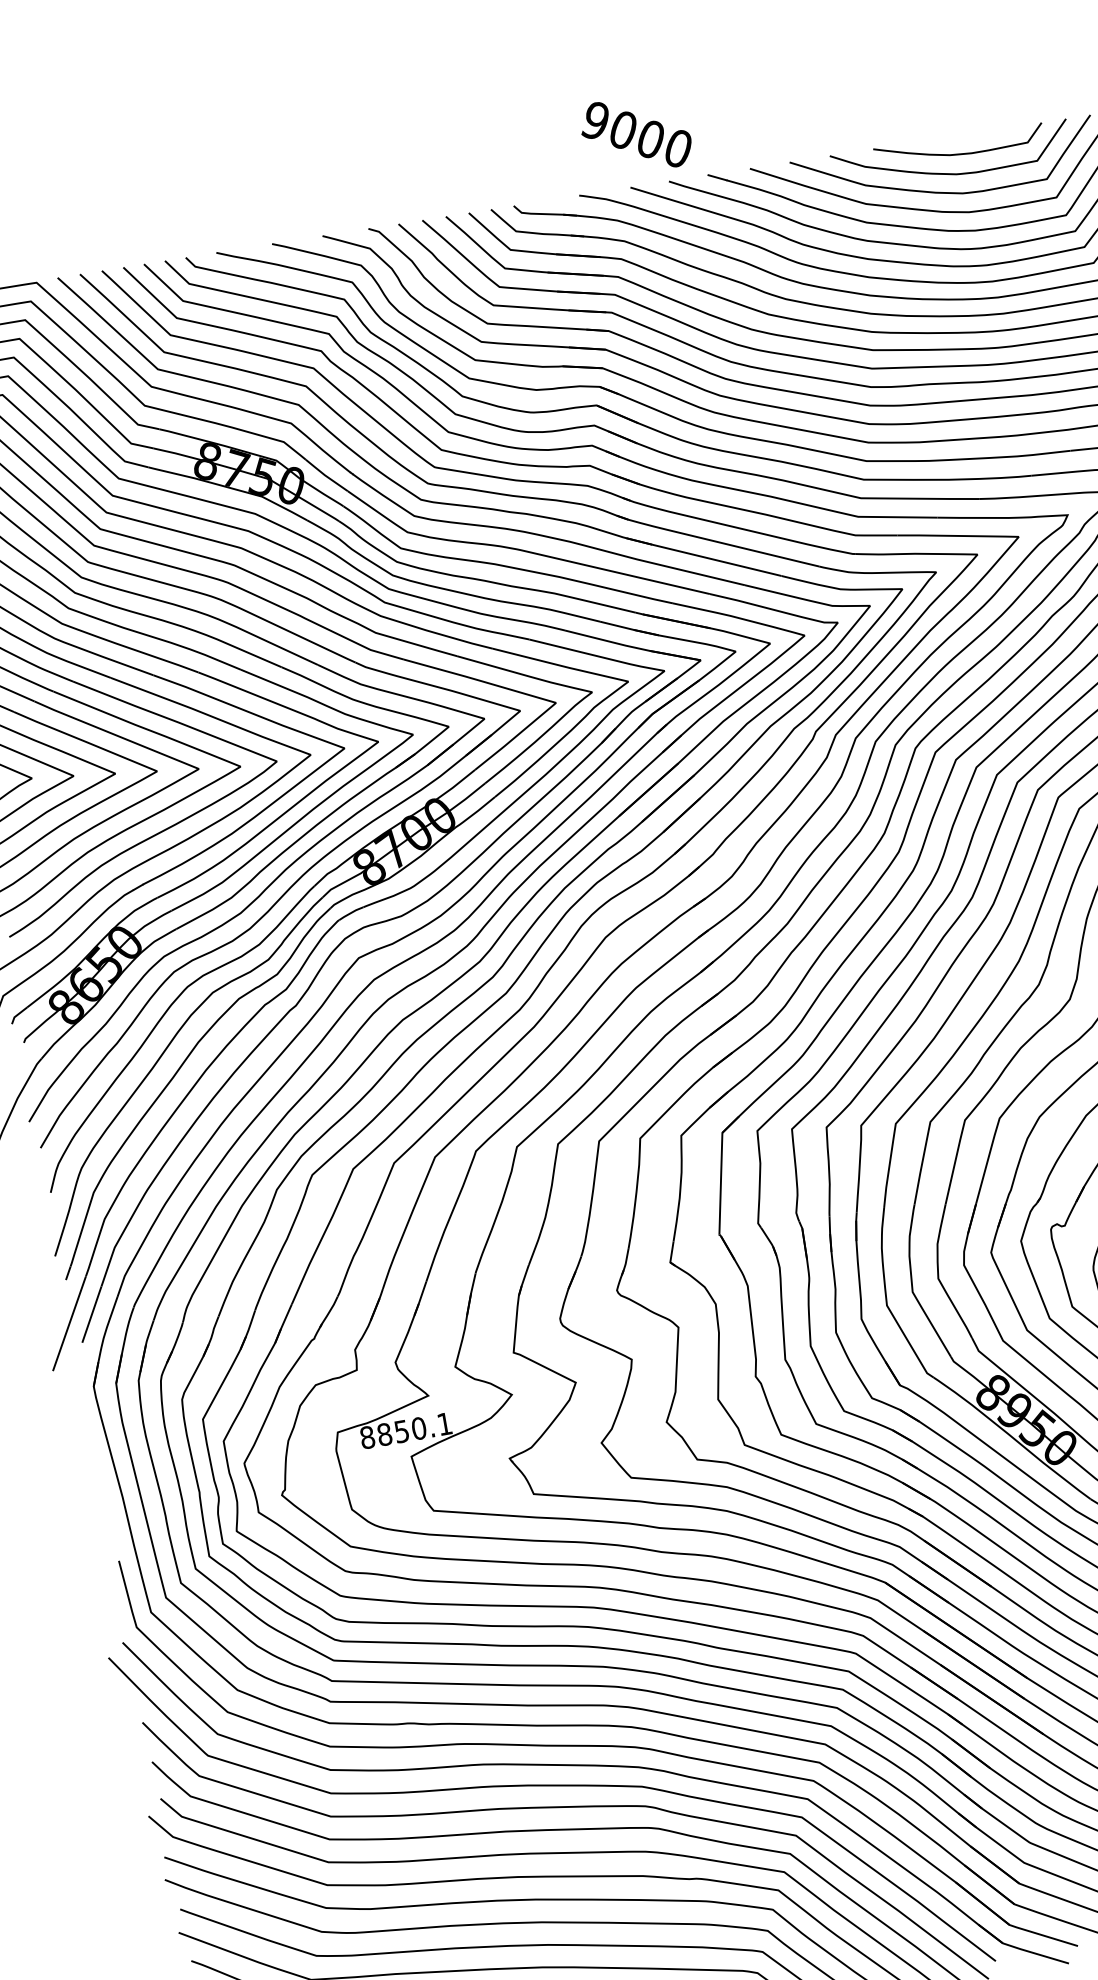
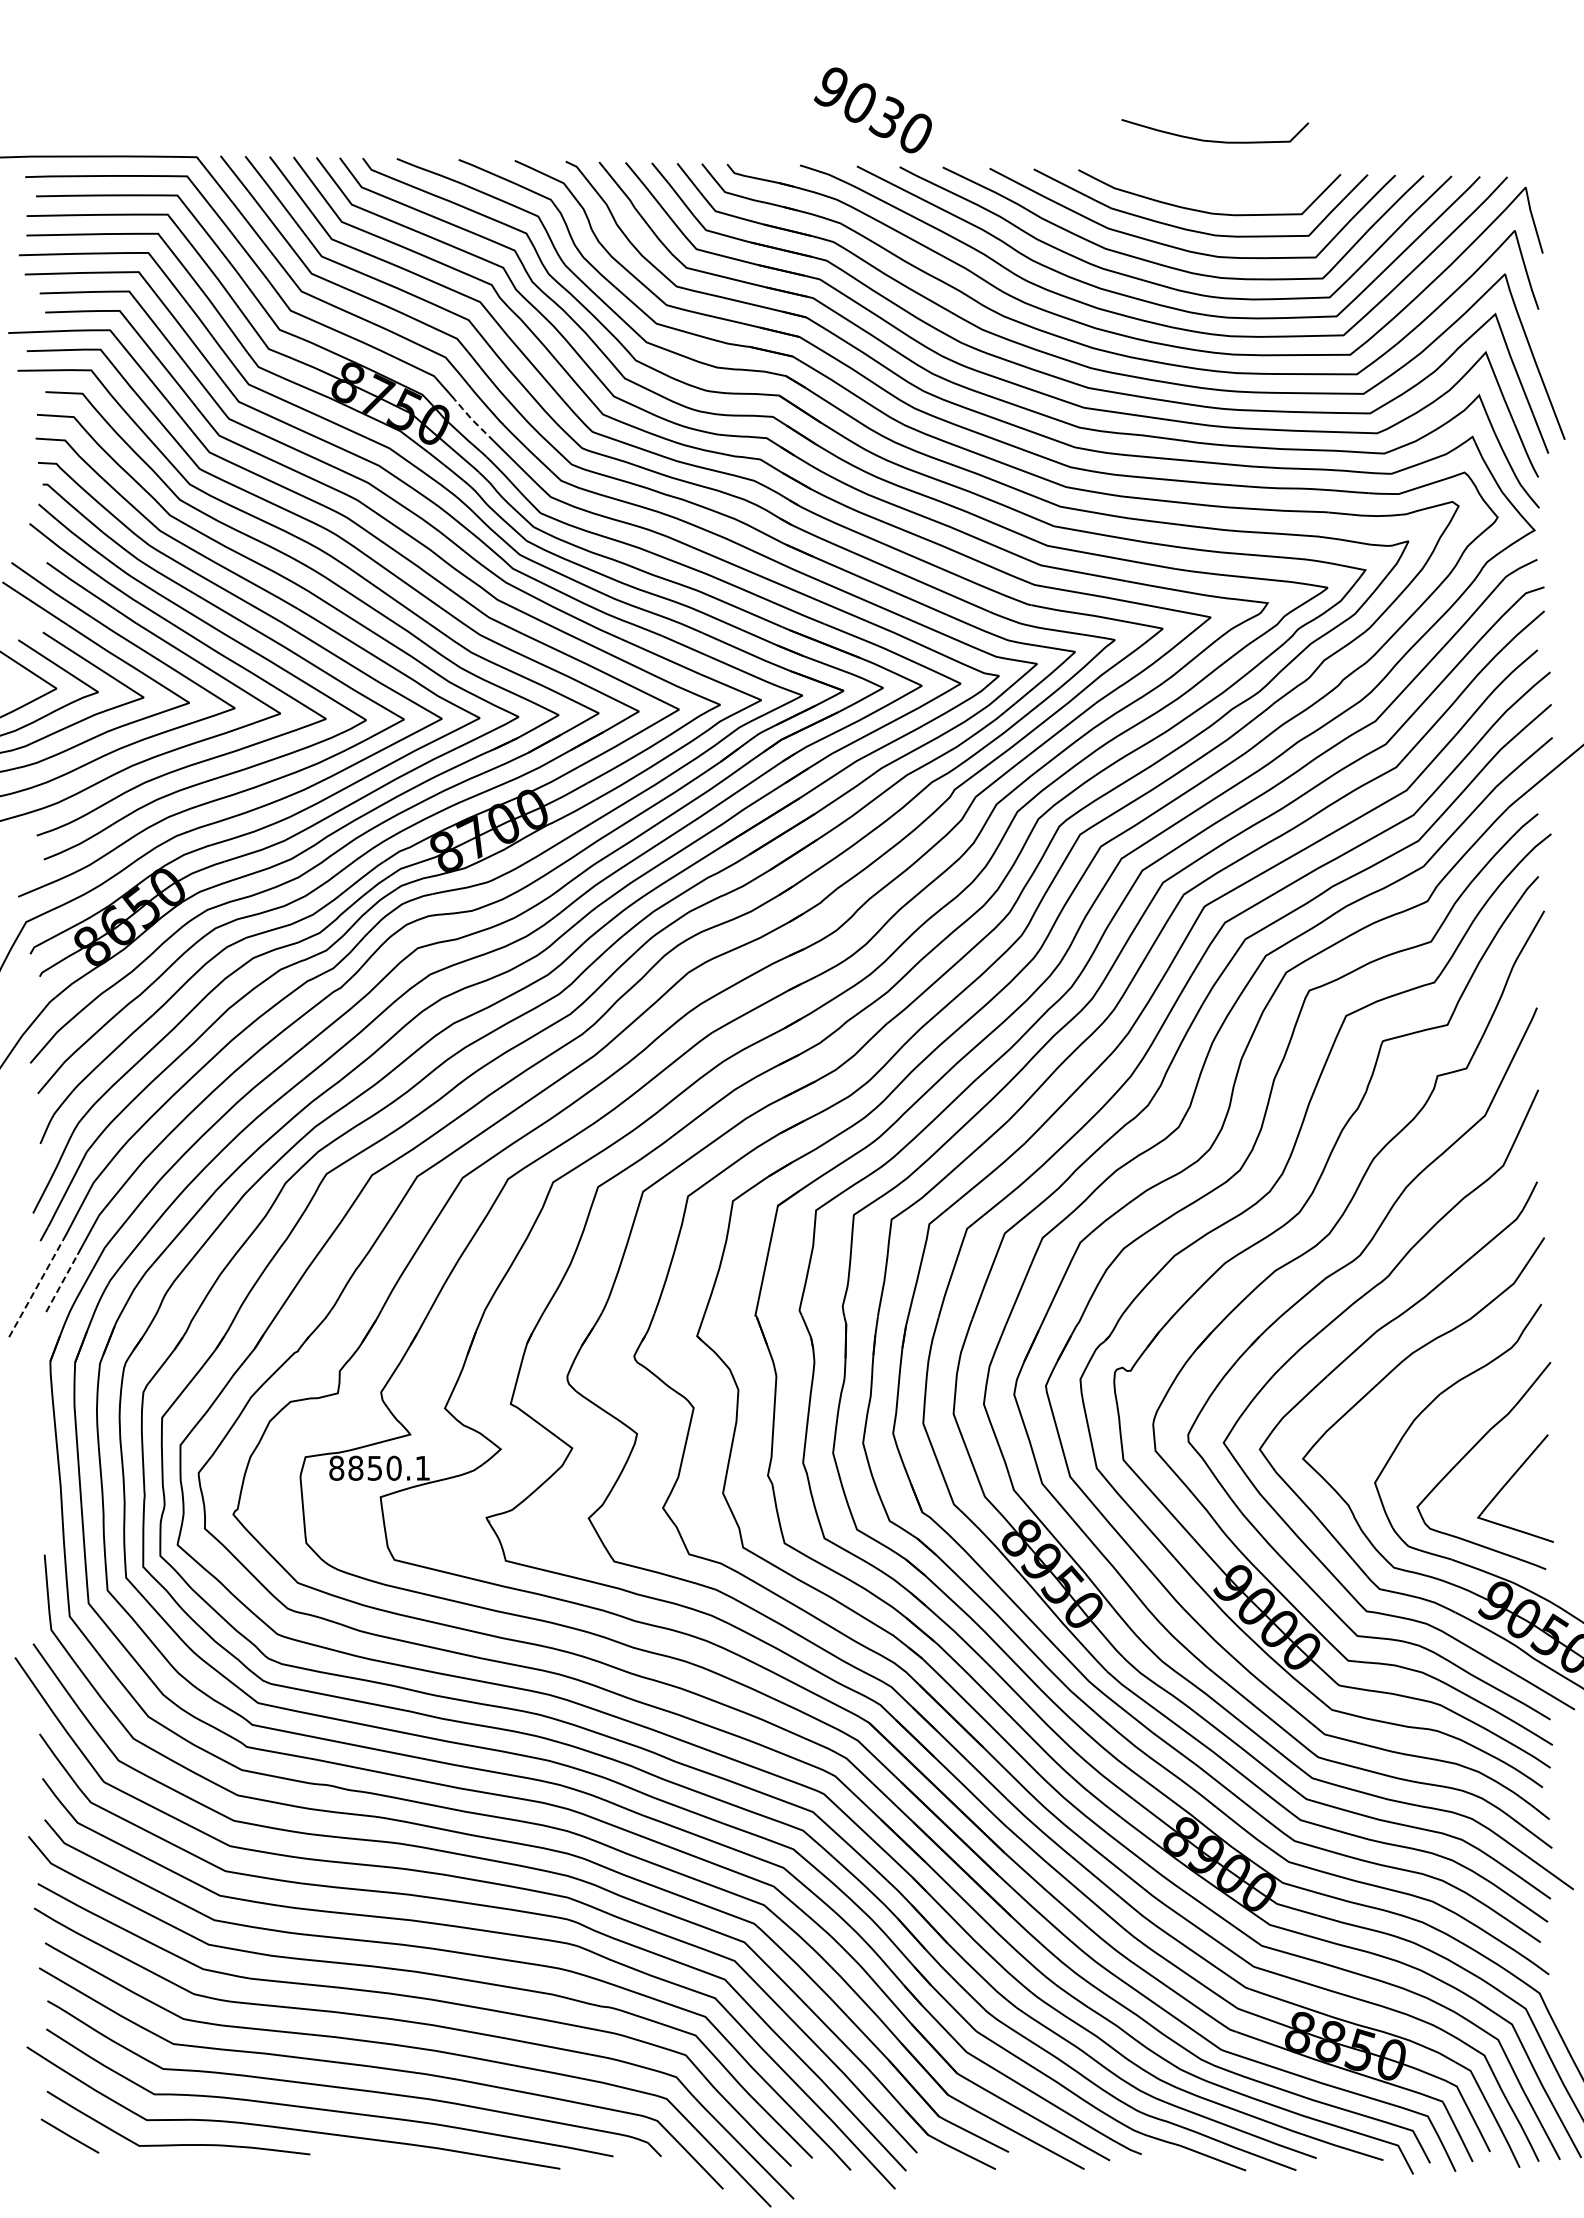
text: (649, 139) -> (886, 117), 9000 -> 9030
curve: (960, 153) -> (1215, 140), moved
line: (325, 474) -> (472, 419), solid -> dashed
line: (91, 1314) -> (61, 1283), solid -> dashed
line: (69, 1323) -> (36, 1288), solid -> dashed

